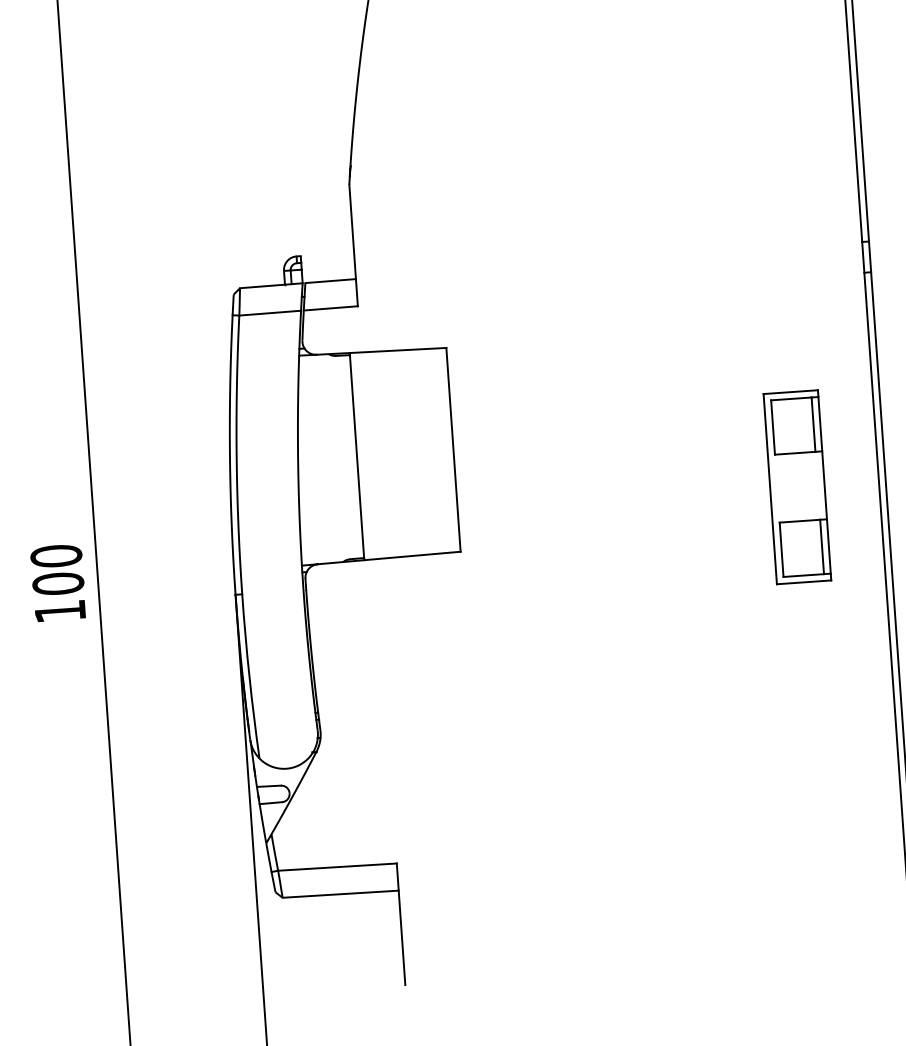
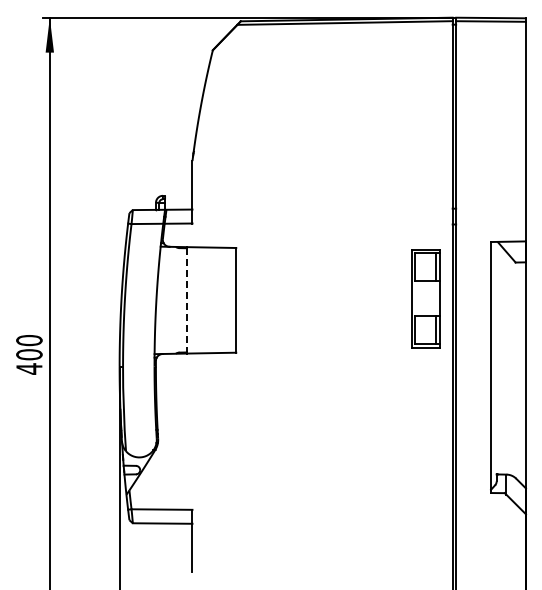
line: (356, 456) -> (186, 300), solid -> dashed
part: (796, 486) -> (425, 298), moved
text: (60, 610) -> (29, 368), 100 -> 400

